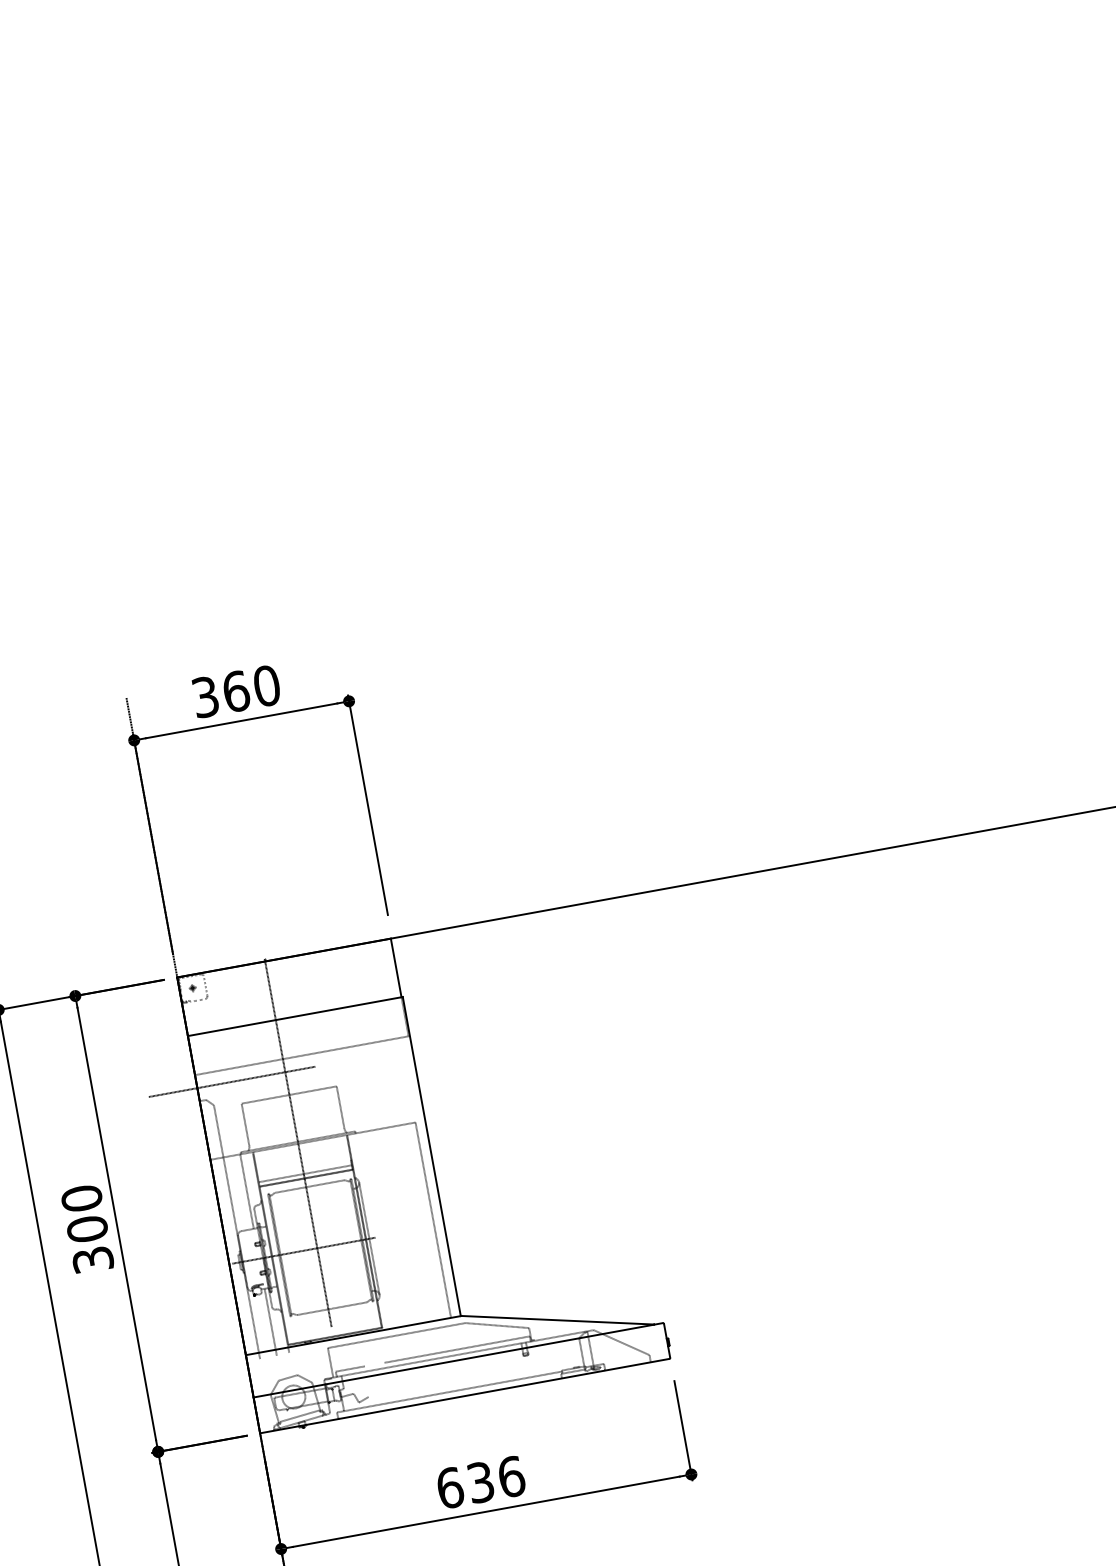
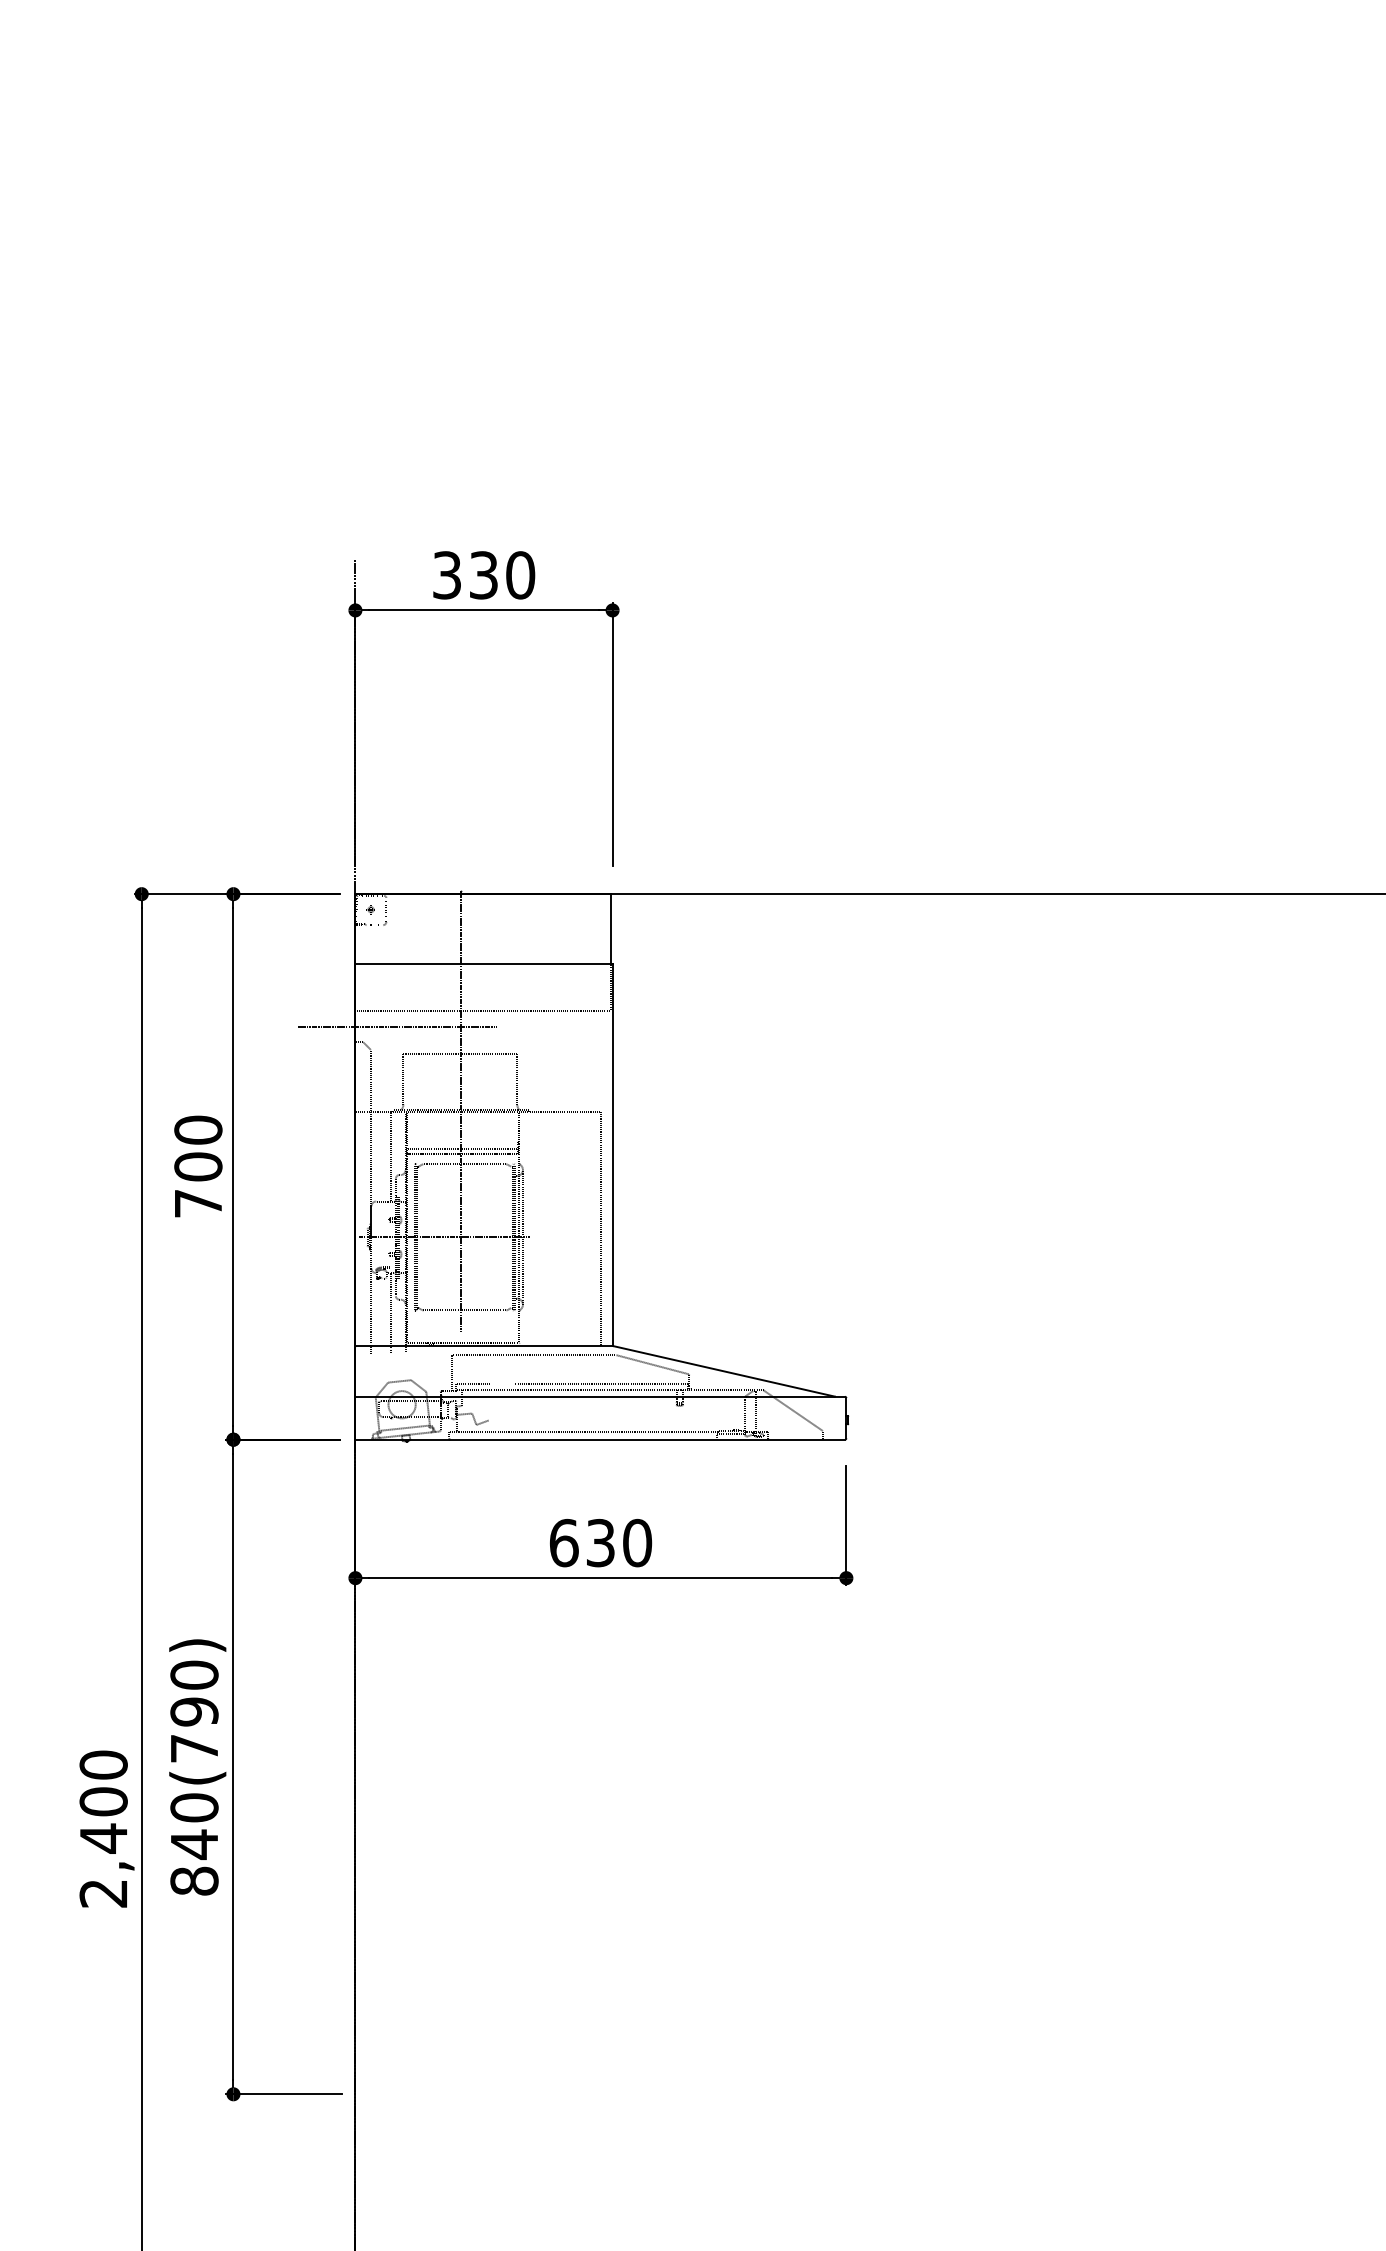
text: (235, 691) -> (483, 575), 360 -> 330
text: (93, 1259) -> (198, 1203), 300 -> 700
text: (511, 1476) -> (637, 1542), 636 -> 630

